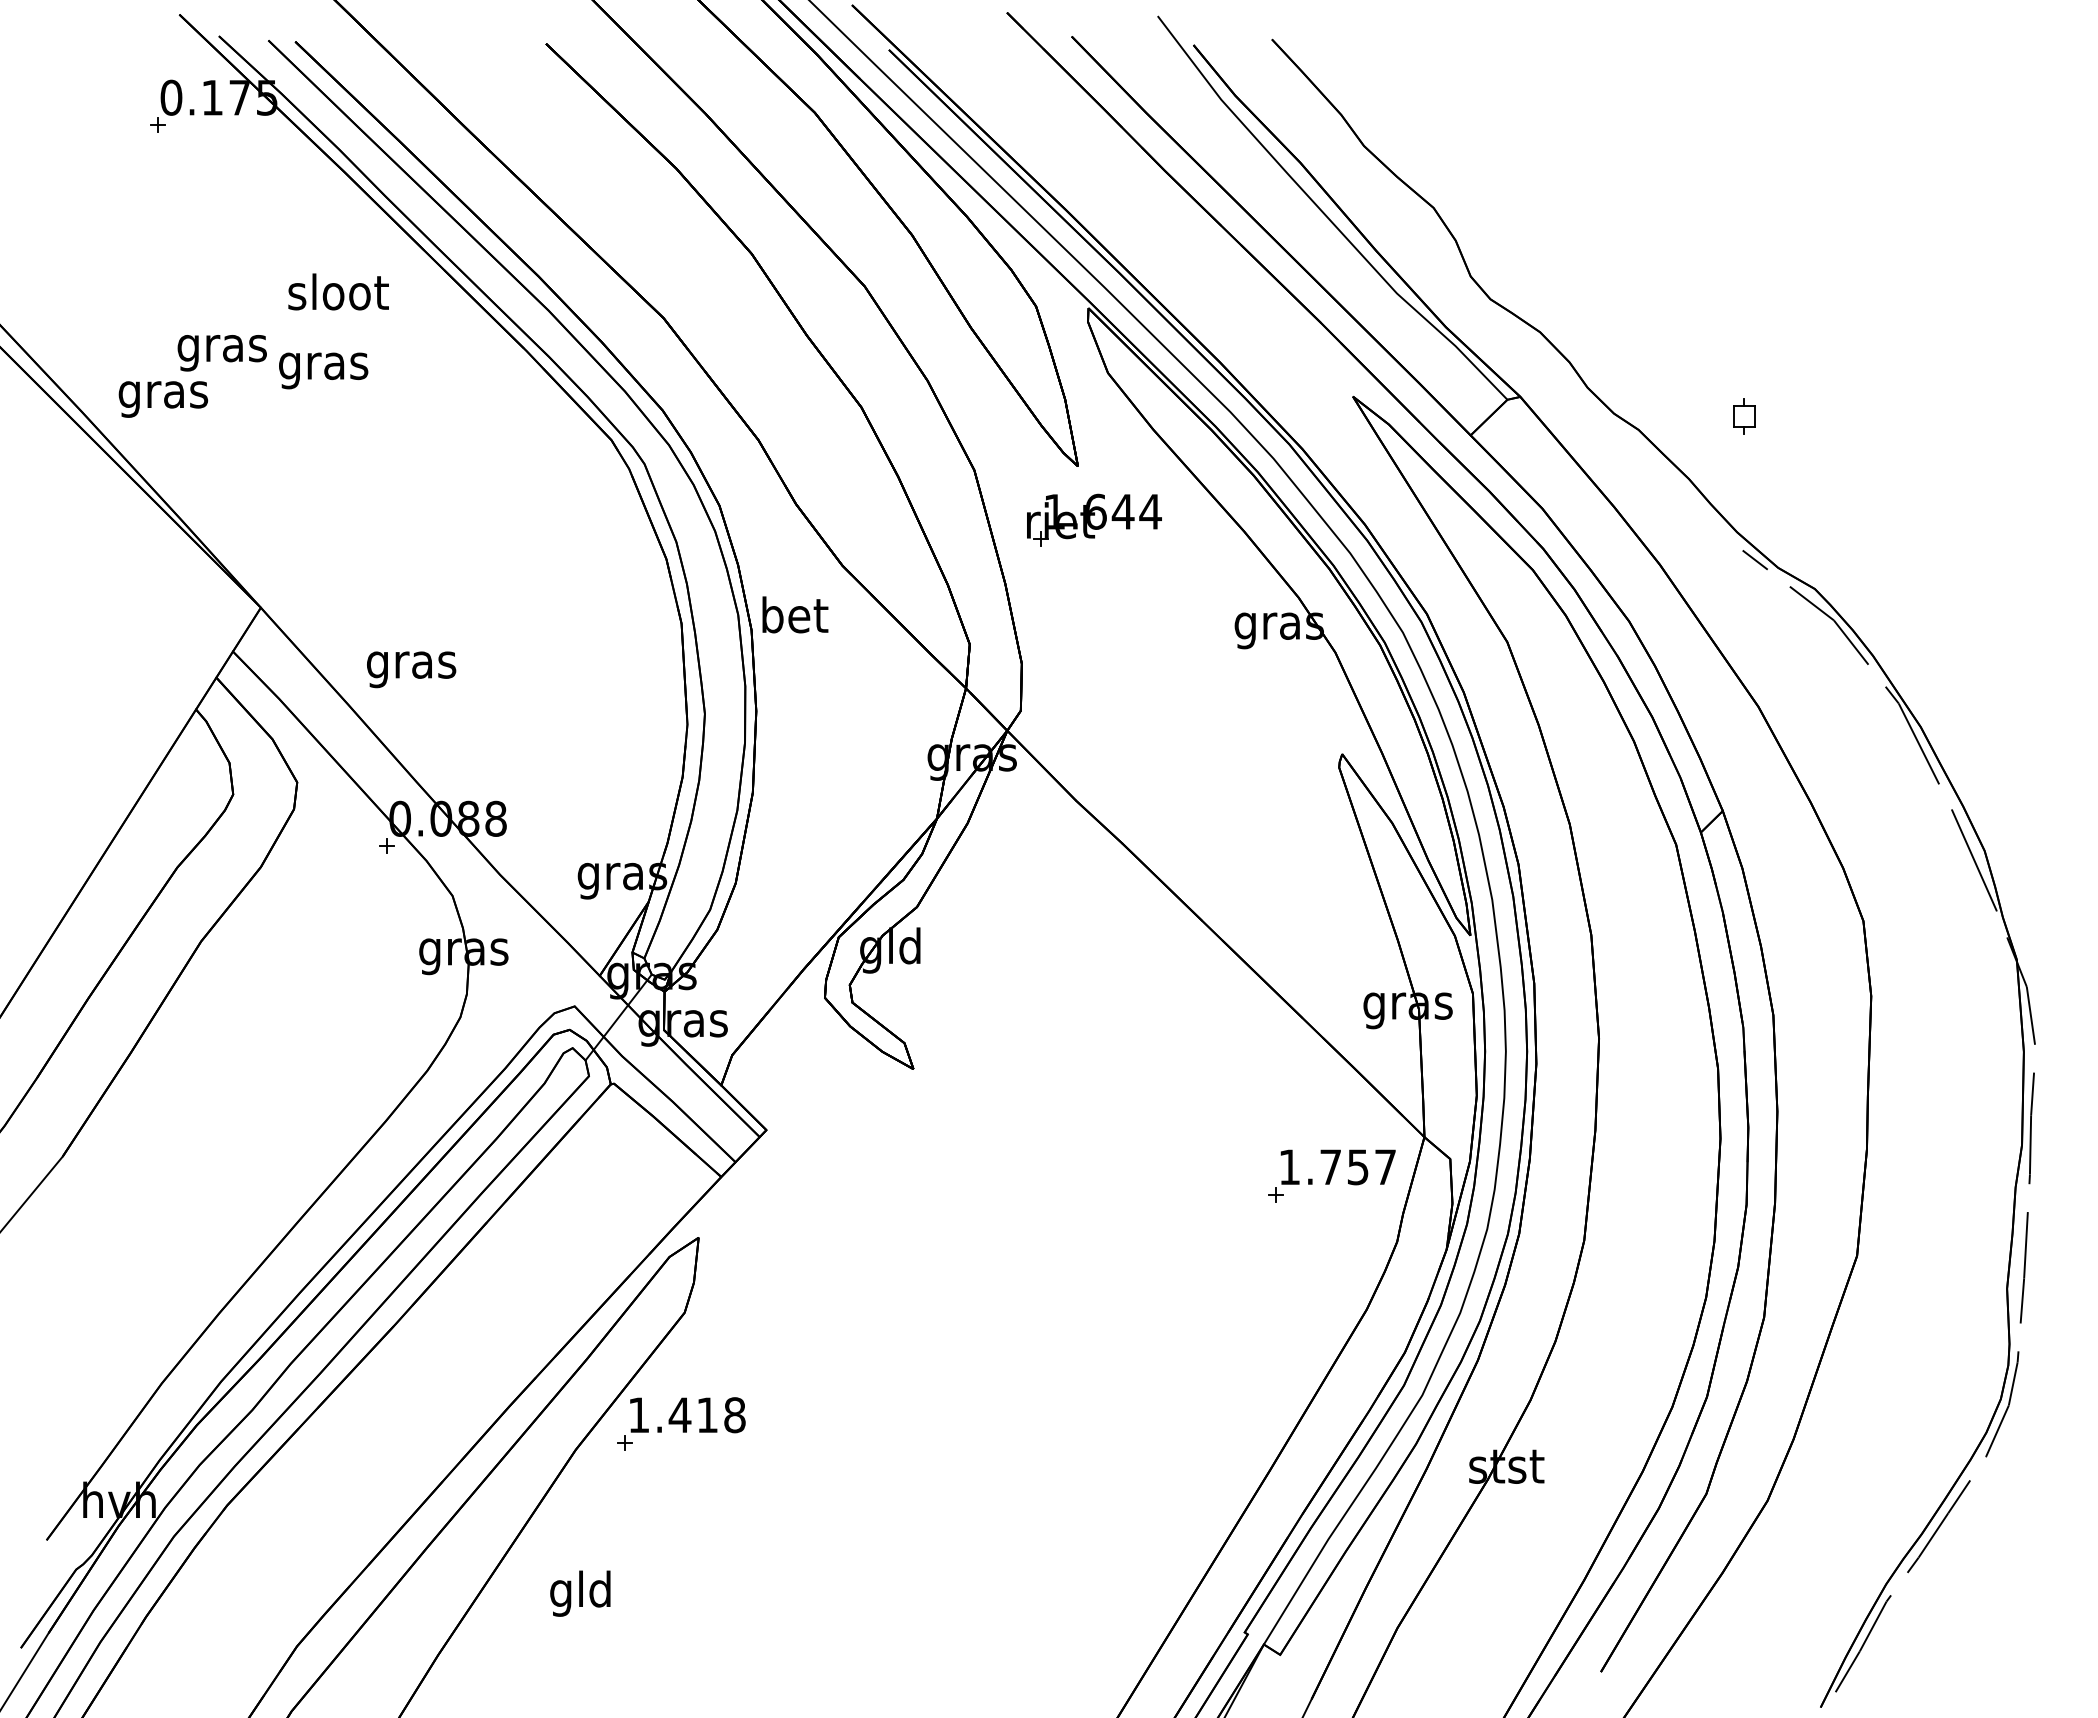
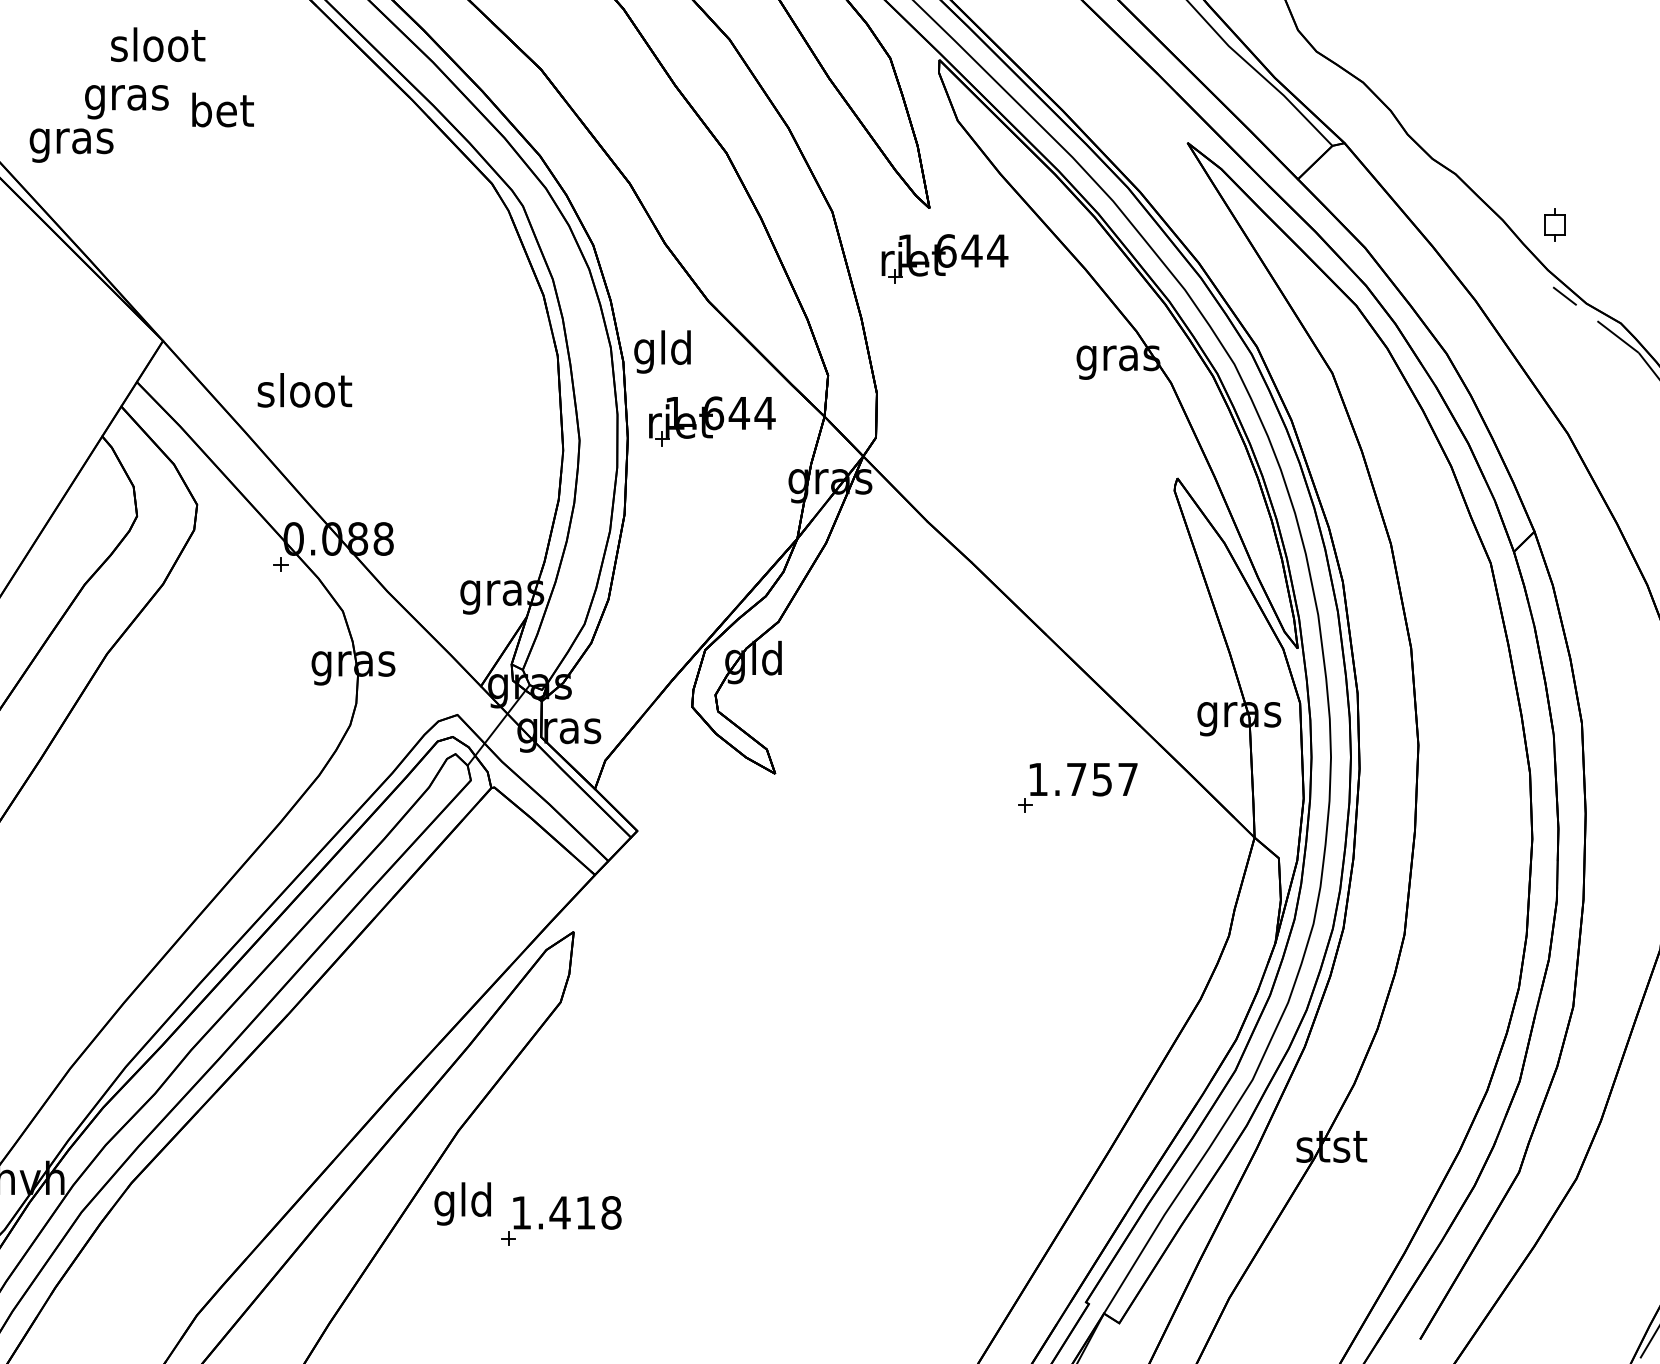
text: (338, 291) -> (158, 44), moved
text: (323, 366) -> (221, 114), gras -> bet
part: (1744, 416) -> (1554, 225), moved
text: (795, 619) -> (664, 351), bet -> gld
text: (411, 665) -> (304, 395), gras -> sloot
part: (846, 692) -> (712, 420), added
part: (1331, 1175) -> (1077, 787), moved
part: (681, 1423) -> (561, 1220), moved
text: (580, 1593) -> (462, 1203), moved

